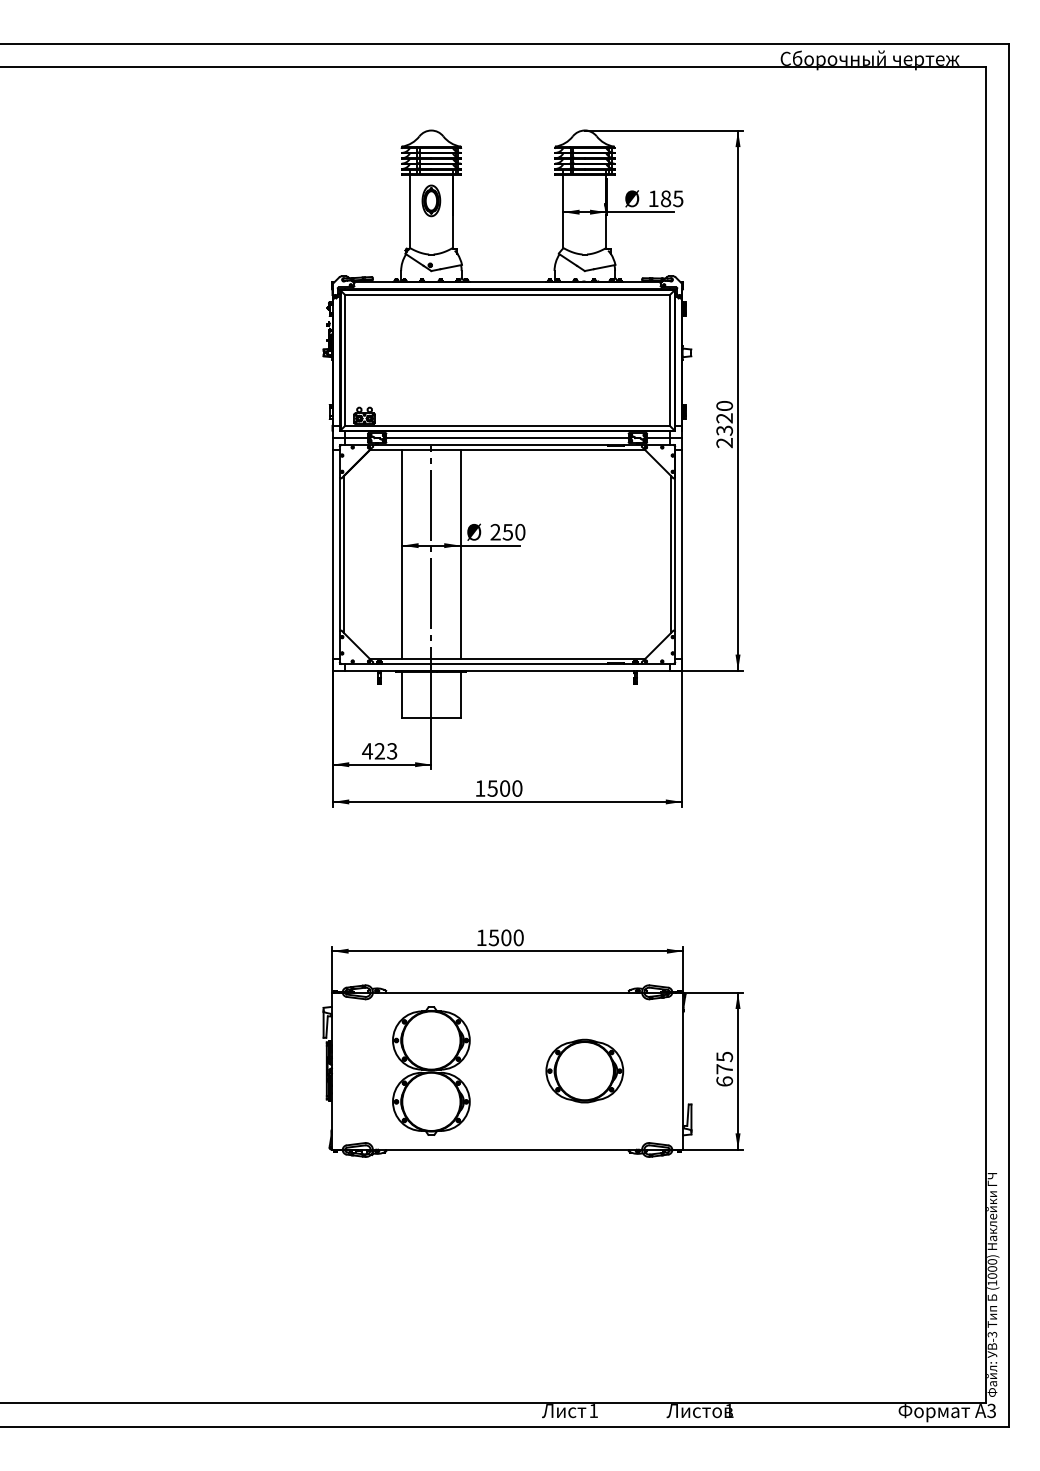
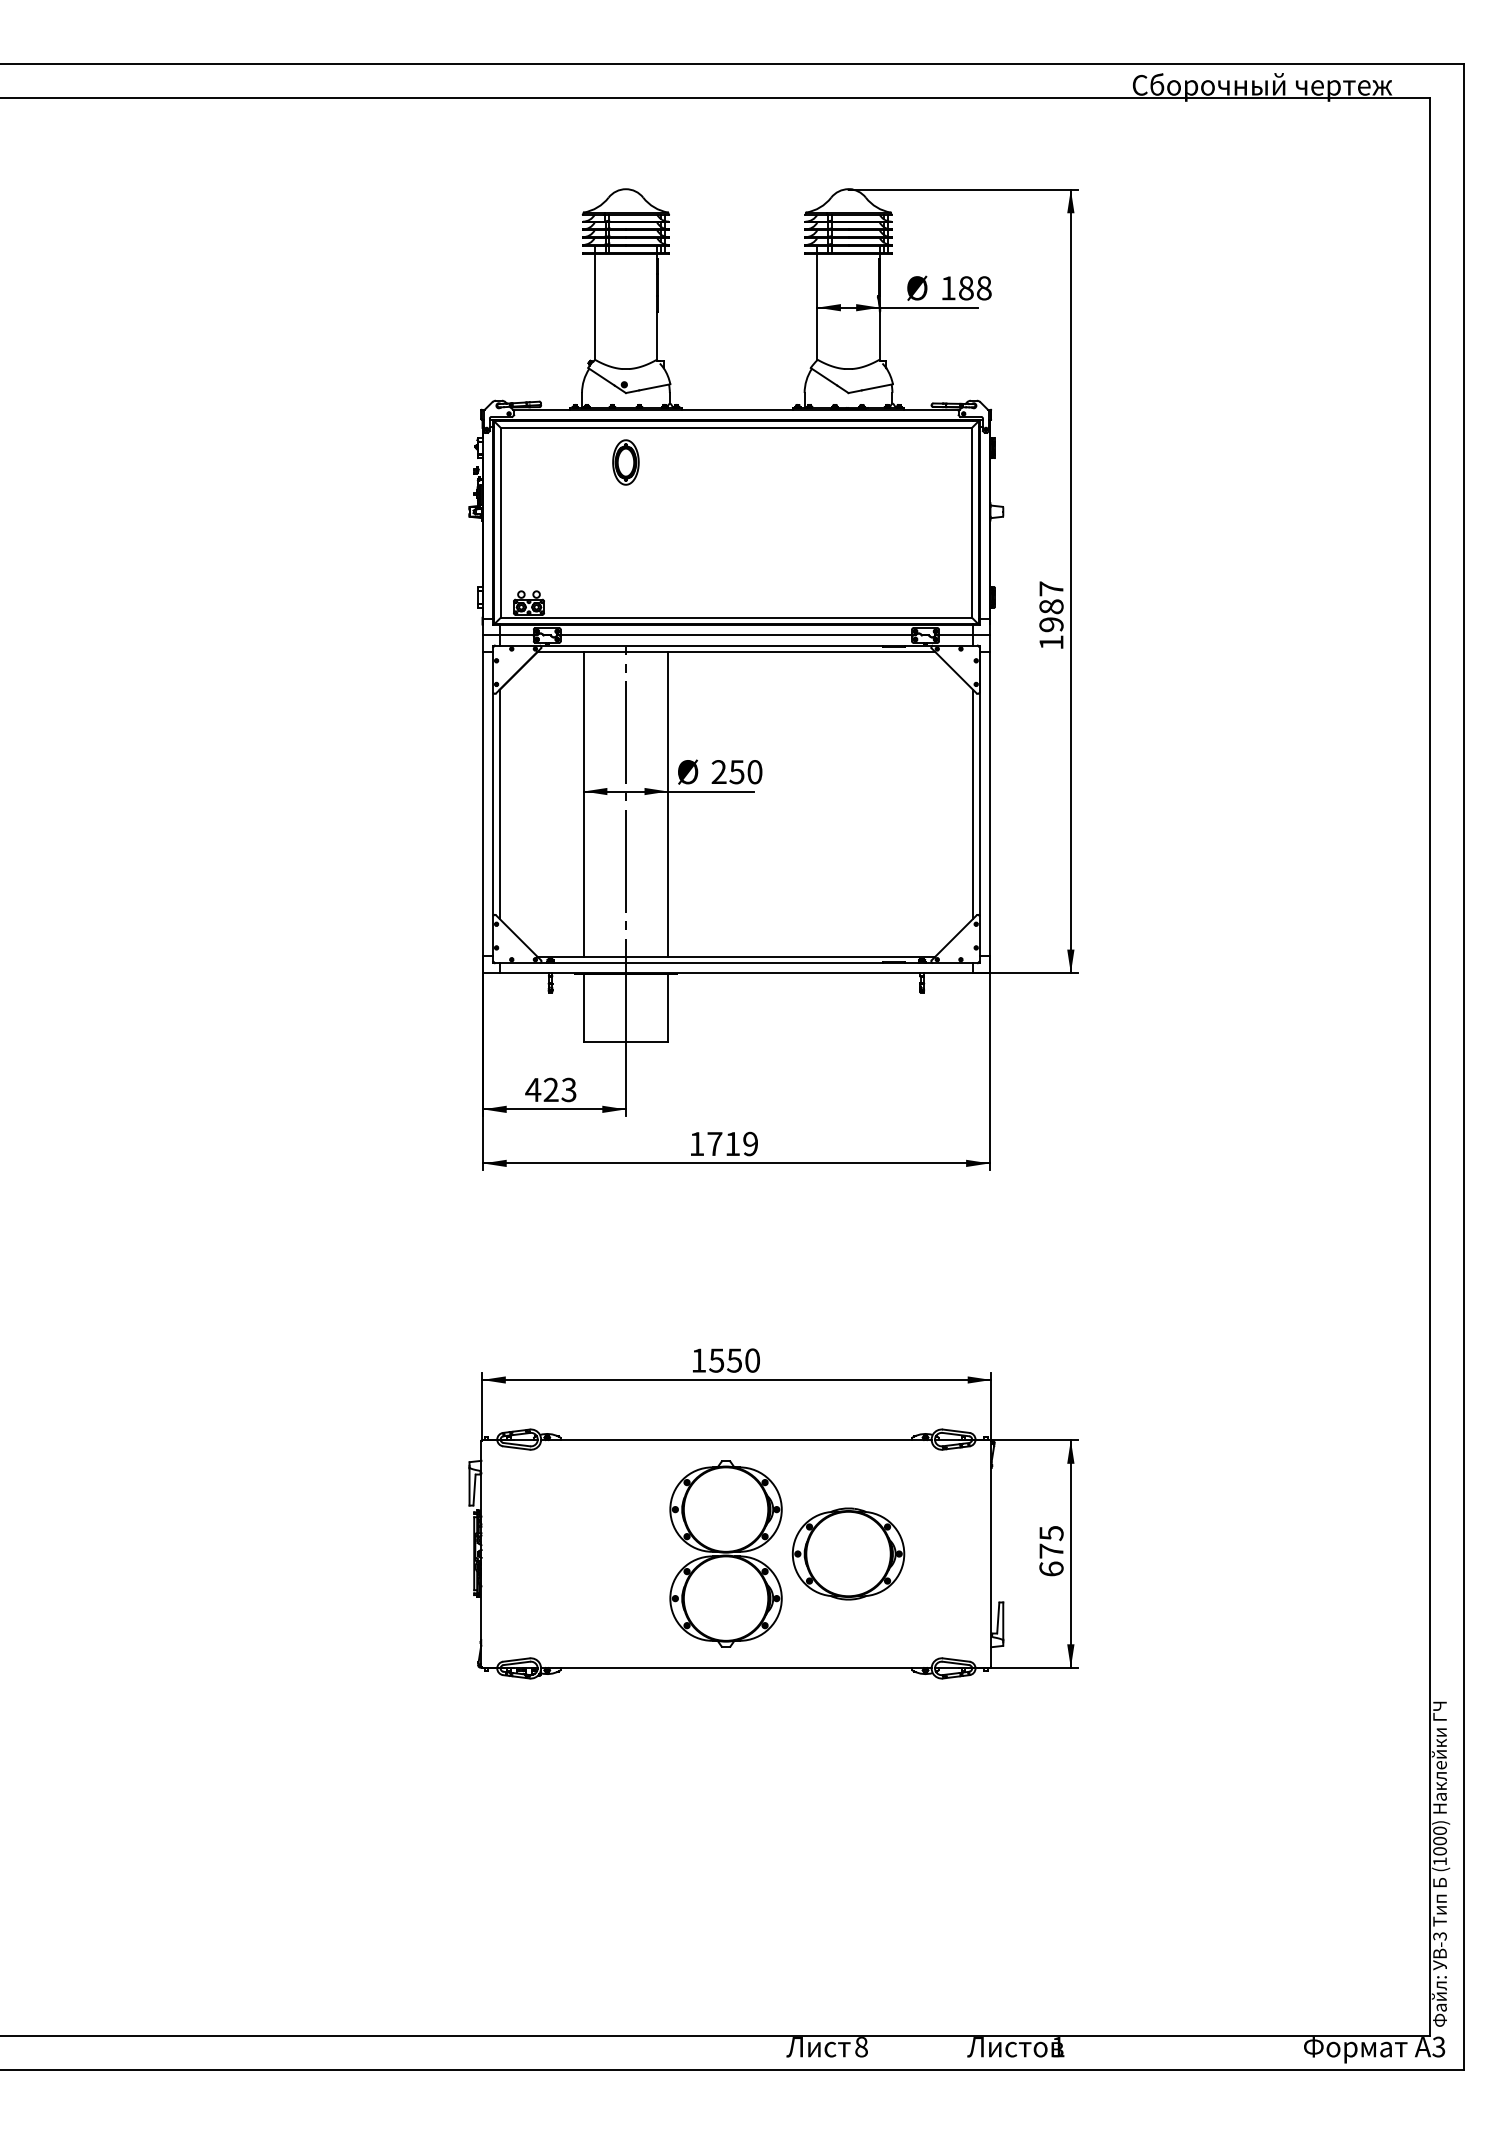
text: (678, 198) -> (984, 287), 185 -> 188
part: (431, 200) -> (626, 461), moved
text: (724, 424) -> (1051, 615), 2320 -> 1987
text: (504, 788) -> (732, 1143), 1500 -> 1719
text: (506, 937) -> (734, 1360), 1500 -> 1550
part: (431, 1070) -> (726, 1553), moved
text: (593, 1411) -> (861, 2047), 1 -> 8

